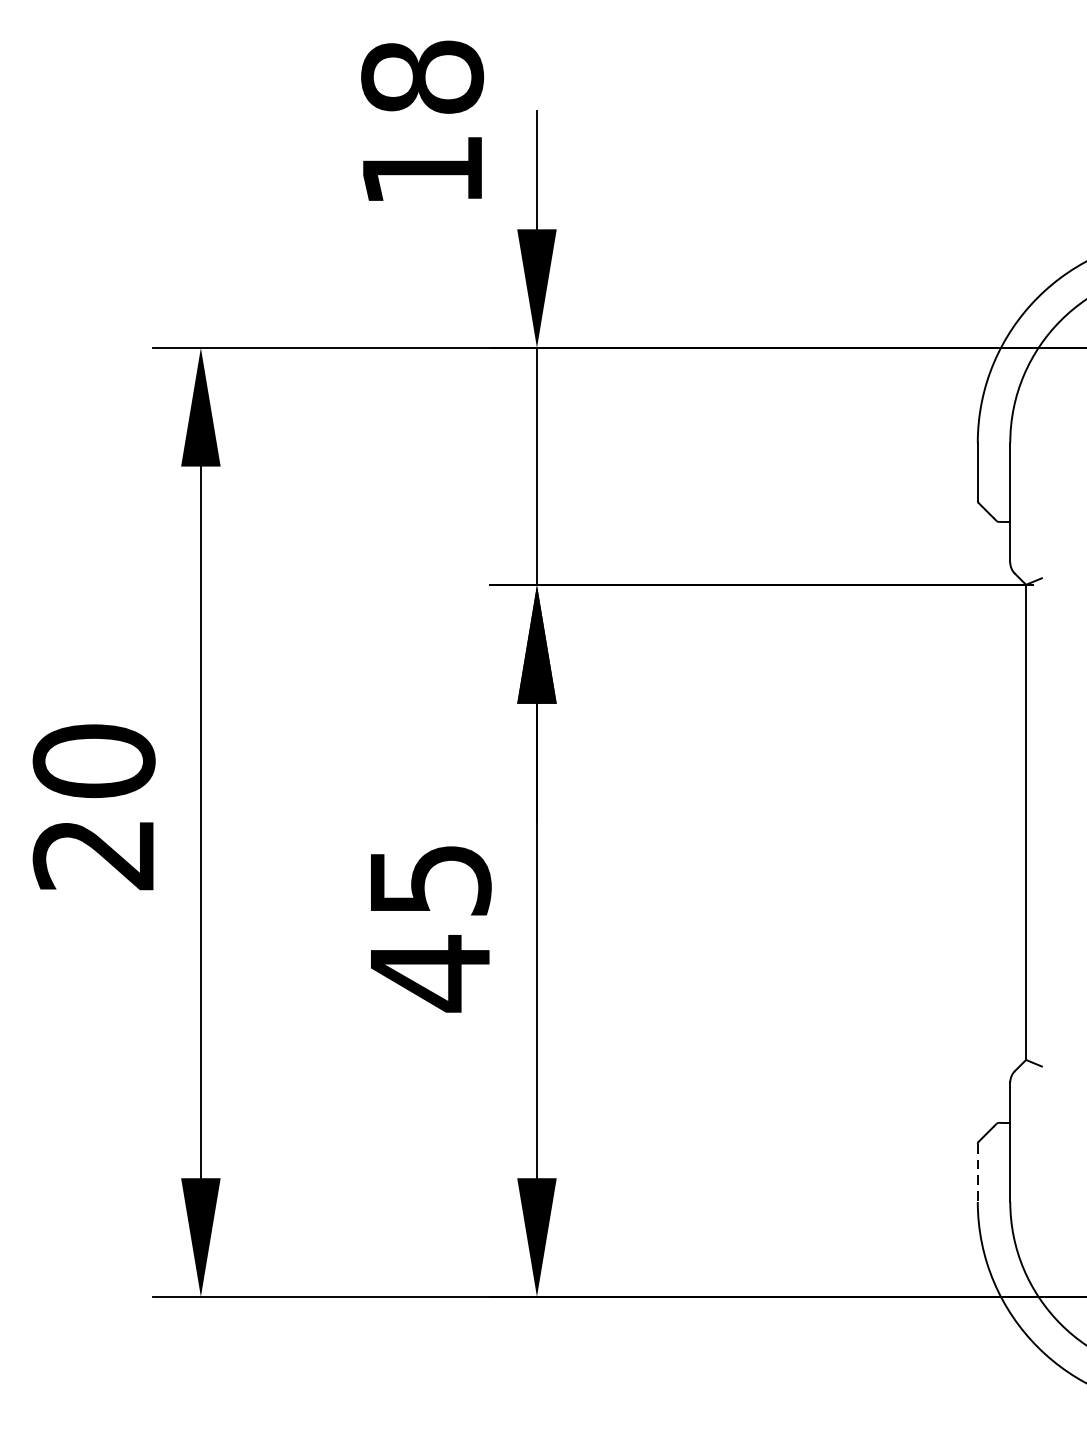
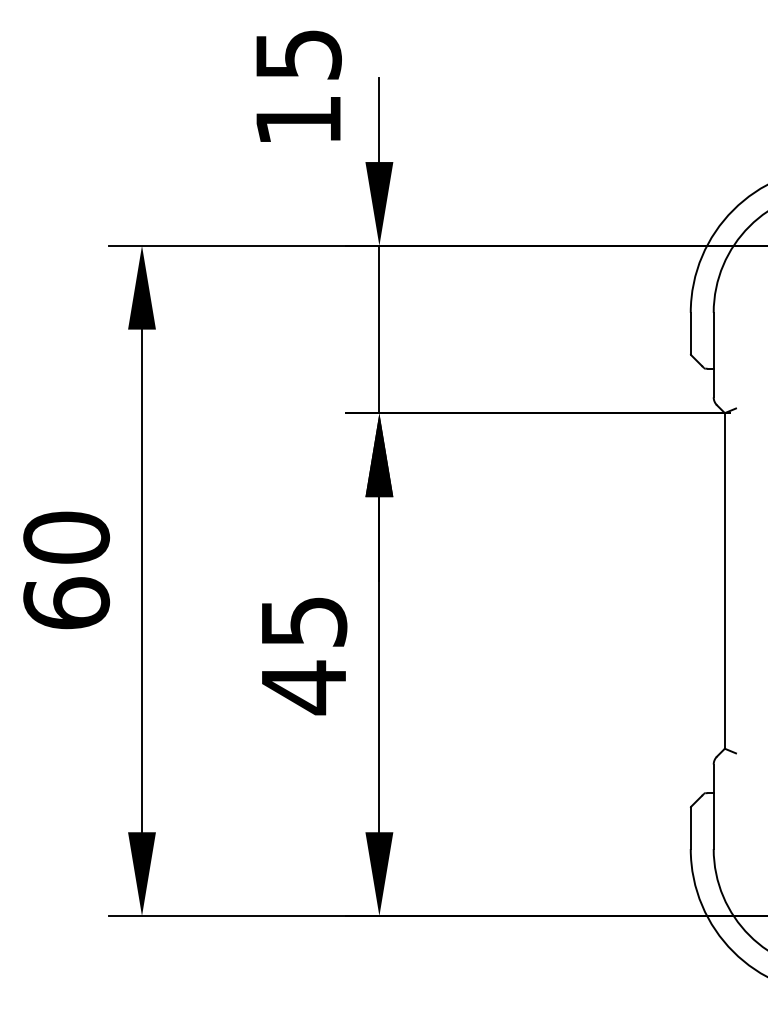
text: (422, 77) -> (298, 54), 18 -> 15
text: (93, 854) -> (66, 603), 20 -> 60
line: (977, 1174) -> (690, 829), dashed -> solid

